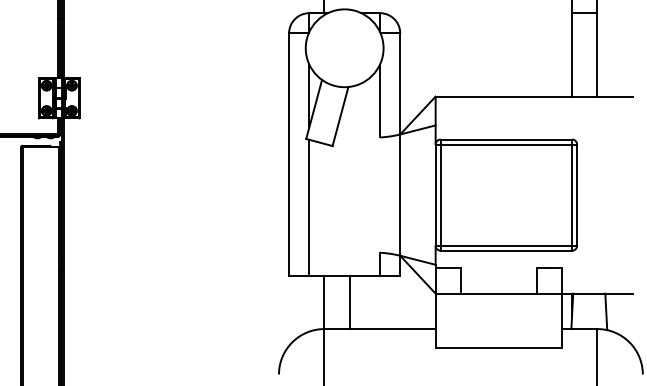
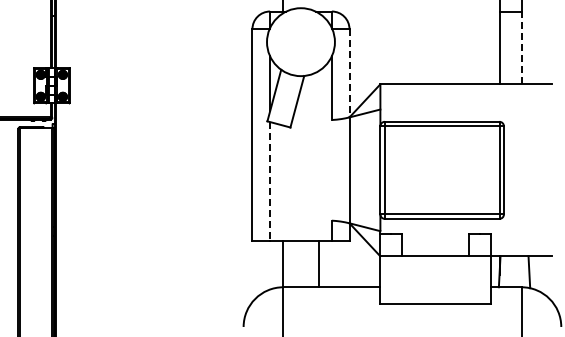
line: (597, 54) -> (521, 47), solid -> dashed
line: (400, 84) -> (349, 73), solid -> dashed
line: (309, 209) -> (270, 182), solid -> dashed
line: (349, 301) -> (319, 263), moved

